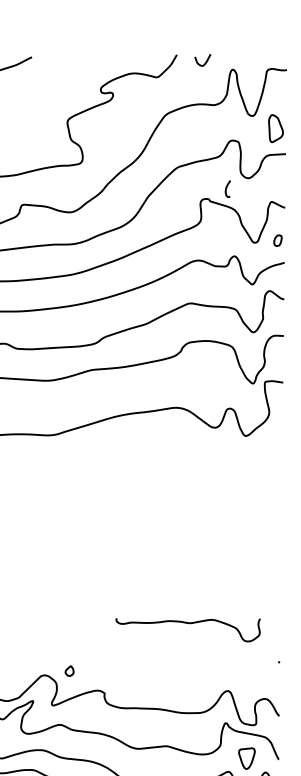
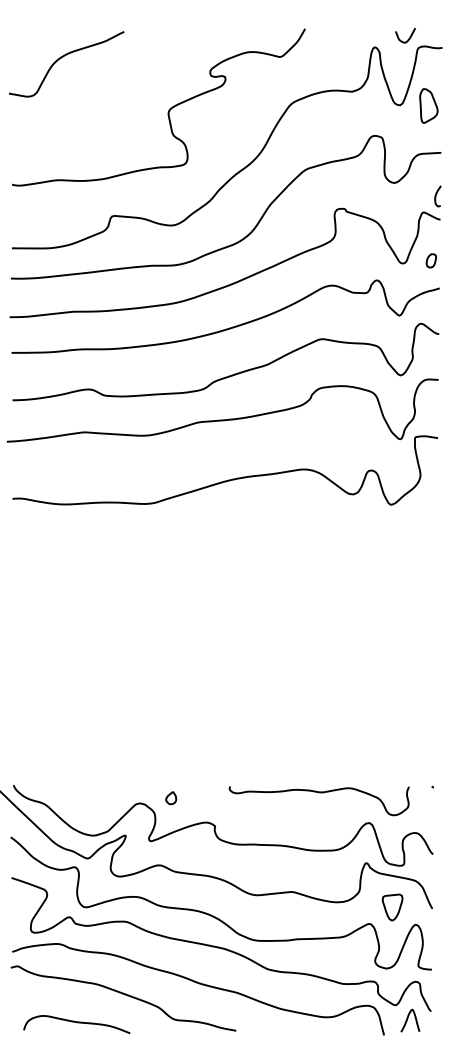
curve: (206, 60) -> (409, 36), moved
part: (275, 128) -> (428, 105), moved
curve: (226, 189) -> (436, 196), moved
curve: (187, 624) -> (318, 793), moved

